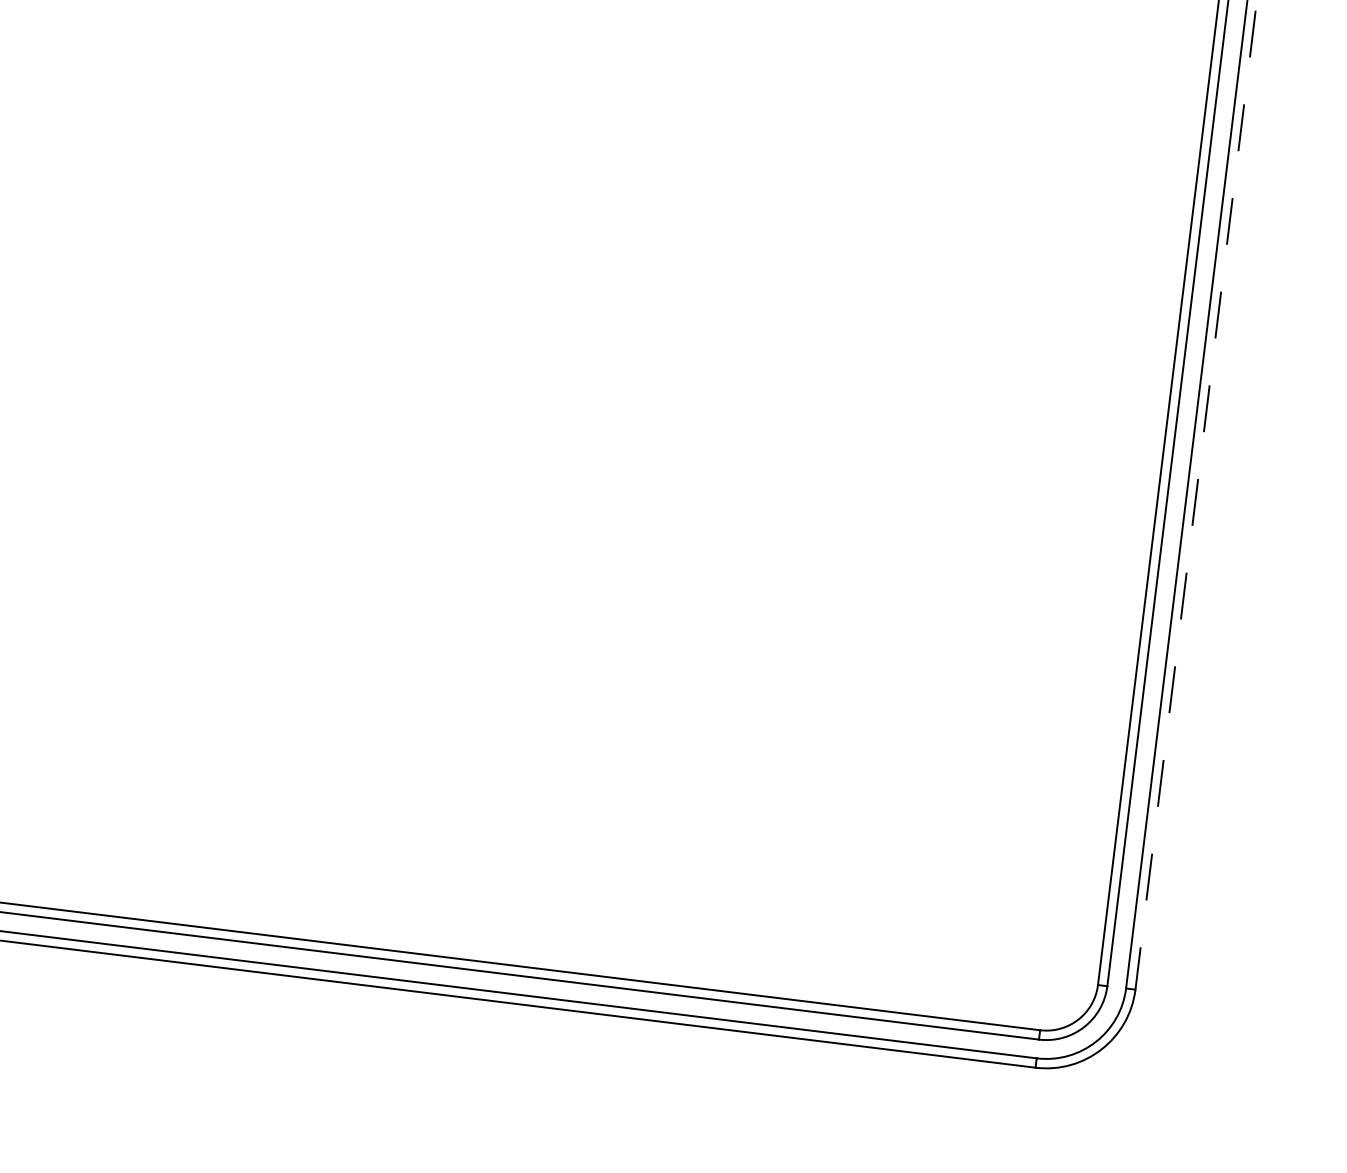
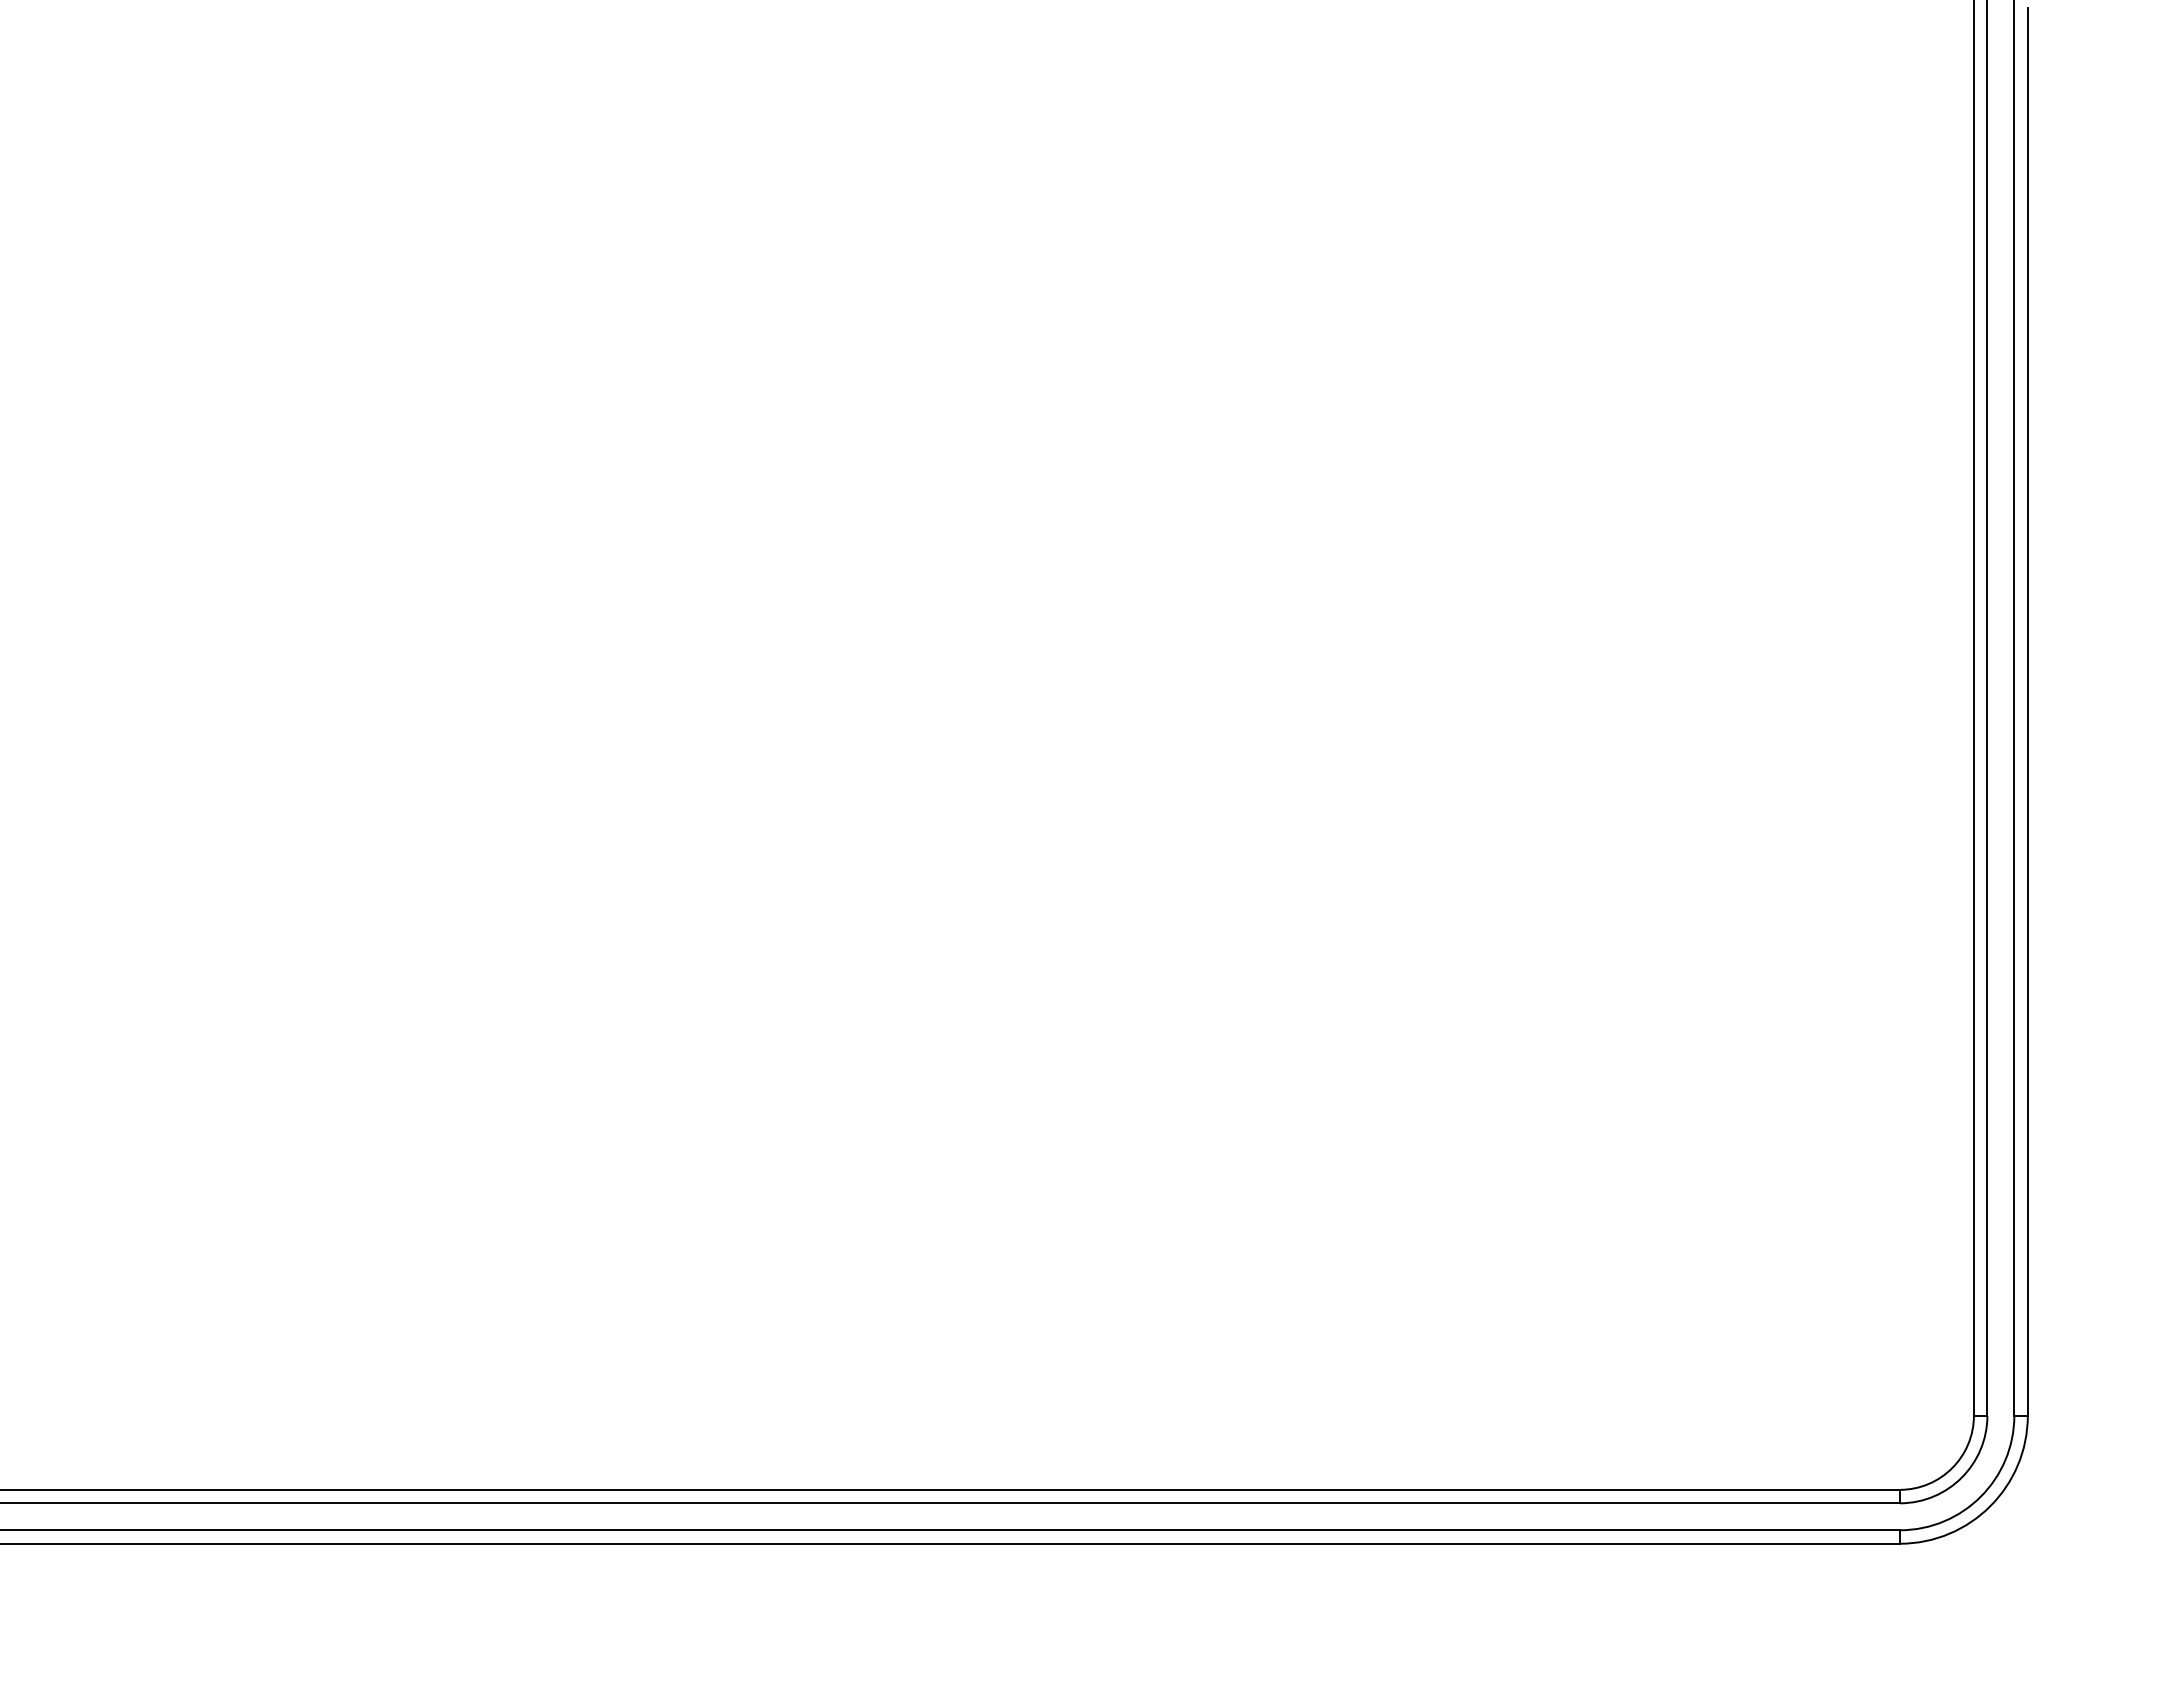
line: (1195, 500) -> (2027, 712), dashed -> solid

